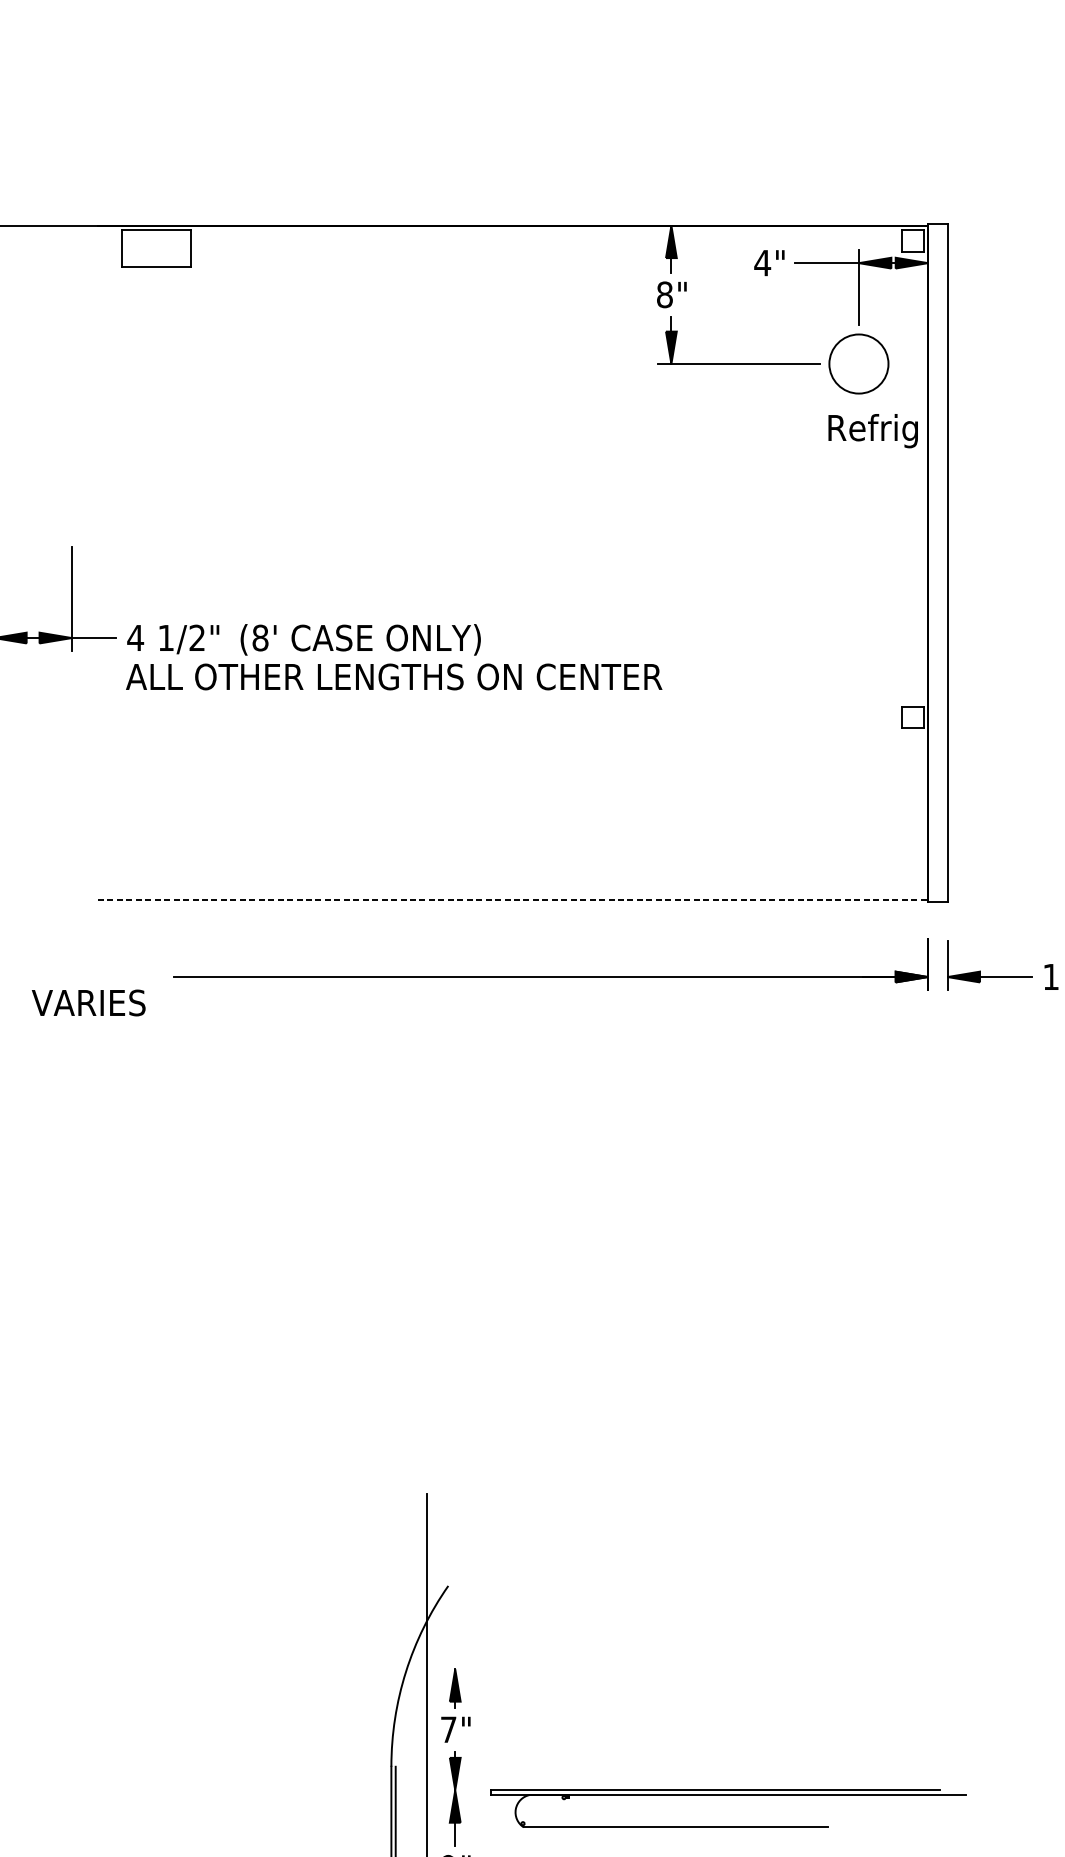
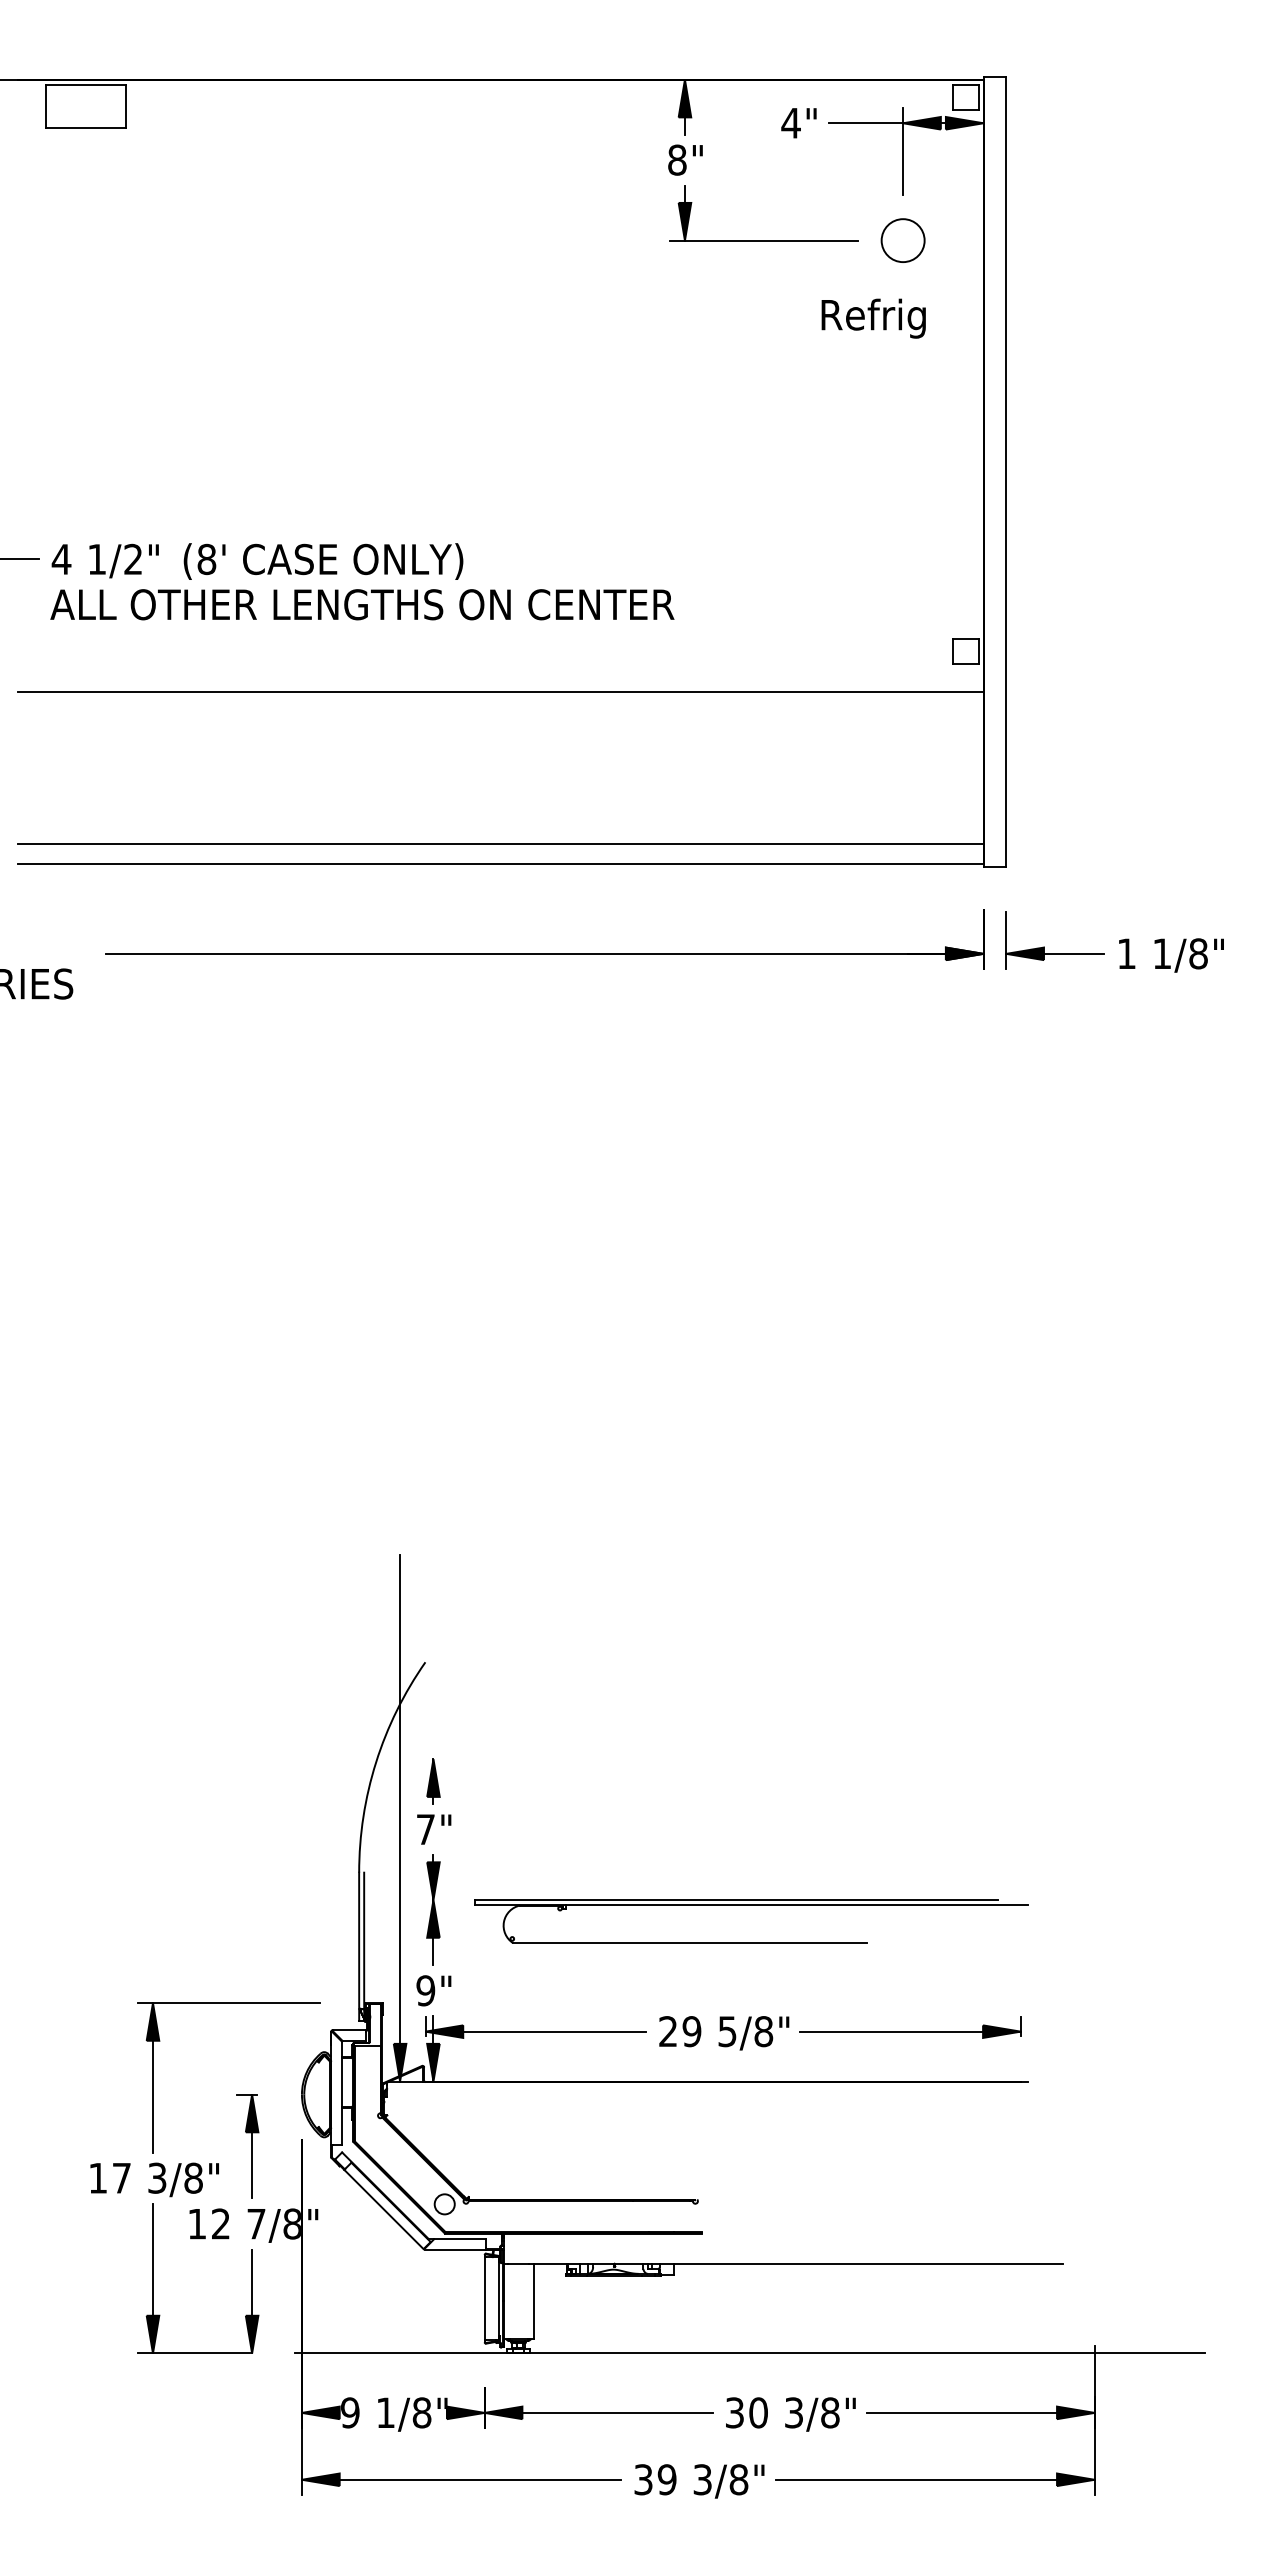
circle: (858, 363) -> (902, 240), size x0.62
text: (872, 430) -> (873, 318), moved
line: (512, 752) -> (500, 692), added
line: (512, 883) -> (500, 844), added
line: (512, 900) -> (500, 864), dashed -> solid

